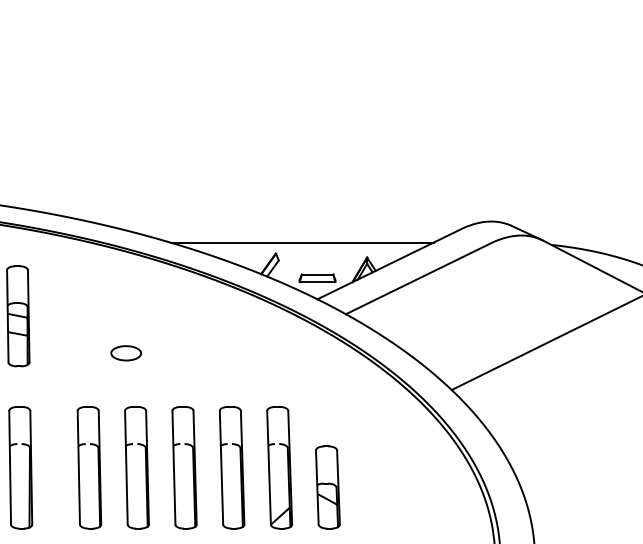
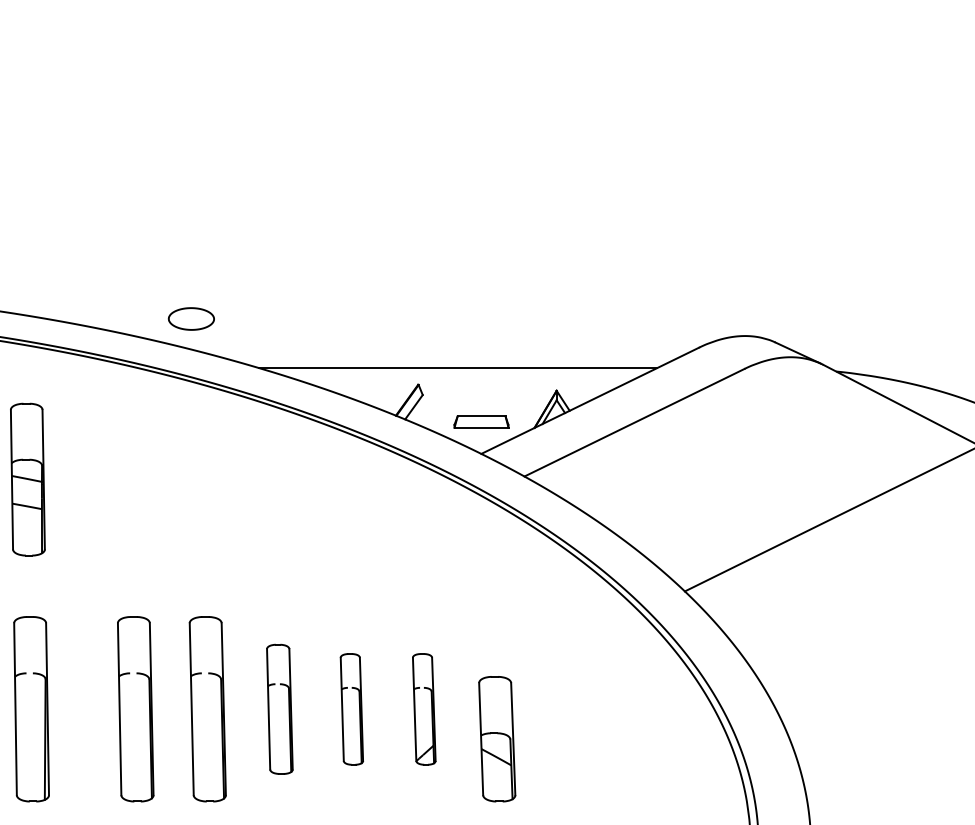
part: (125, 353) -> (190, 319), moved
part: (184, 467) -> (279, 708), size x0.7
part: (231, 467) -> (351, 708), size x0.6
part: (279, 467) -> (423, 708), size x0.6

